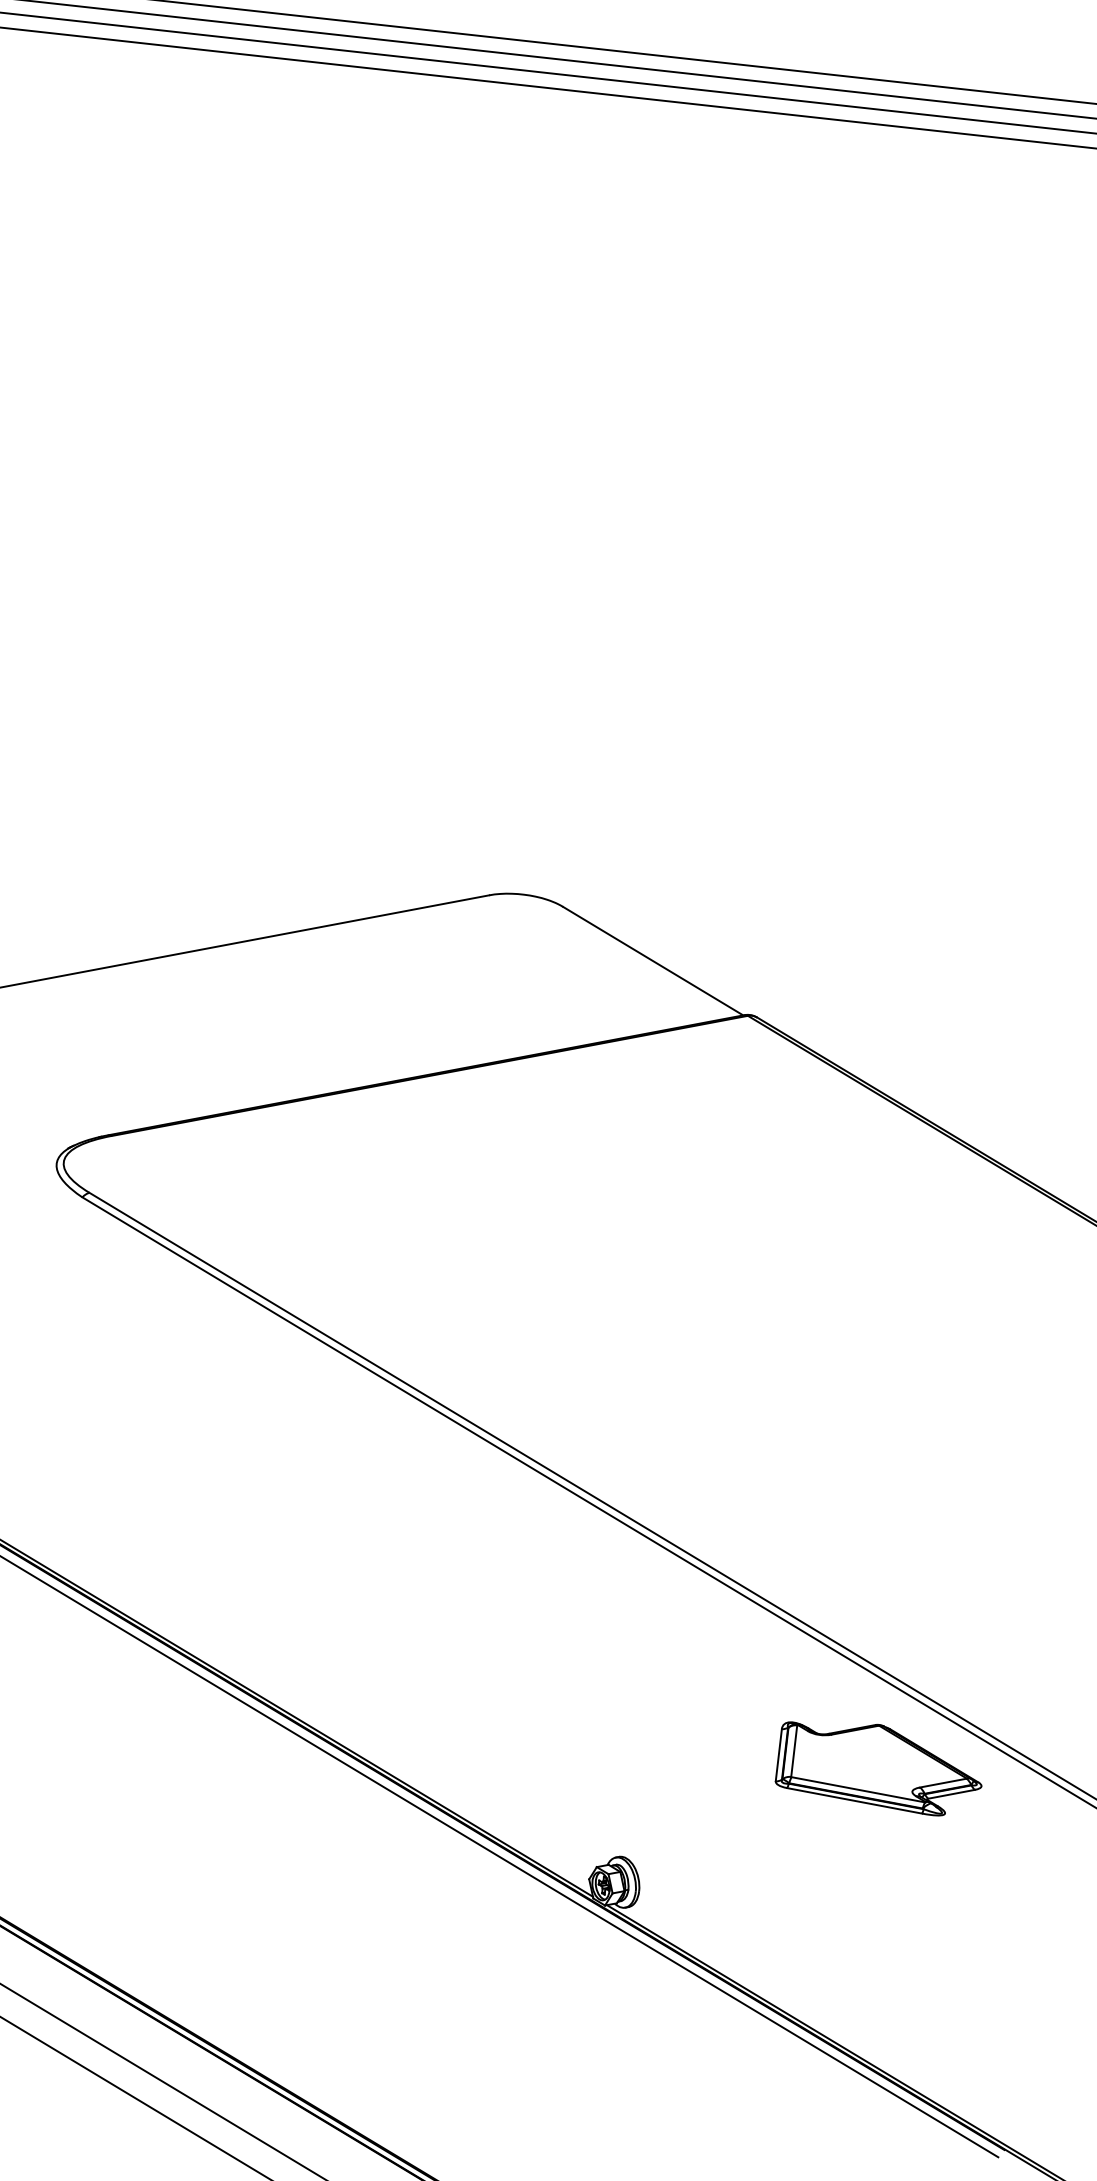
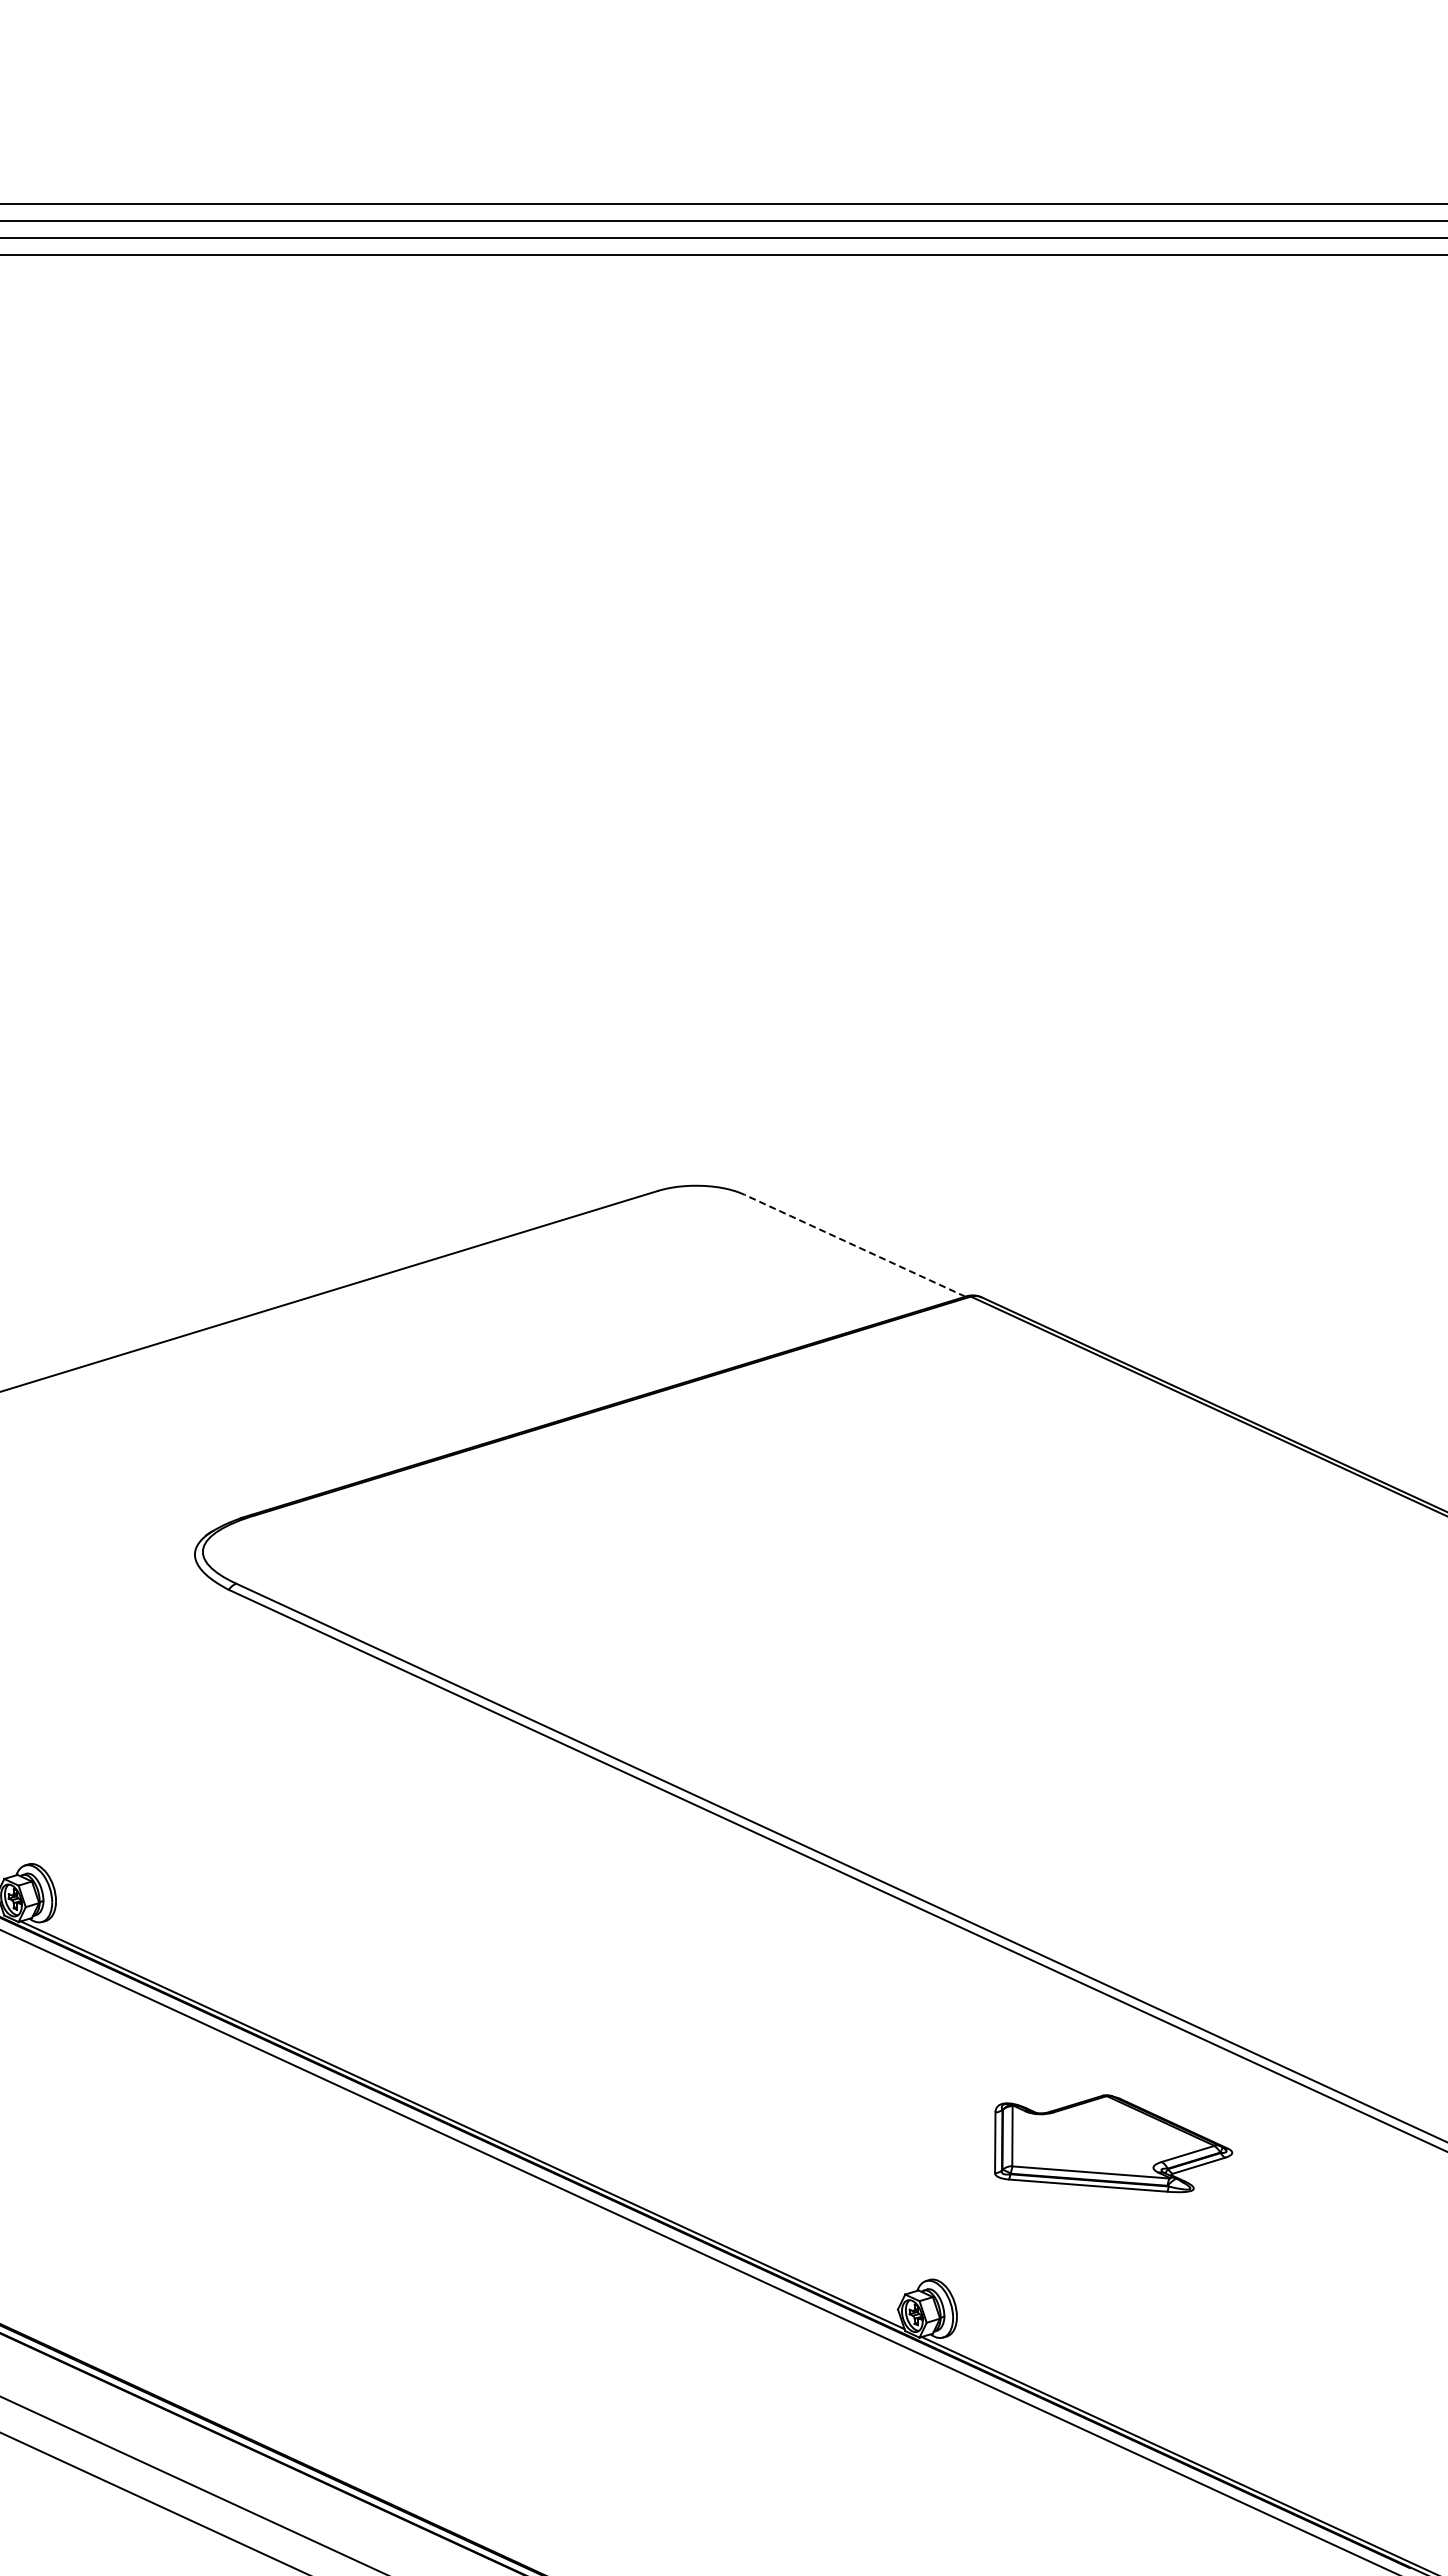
line: (653, 960) -> (855, 1245), solid -> dashed
part: (880, 1767) -> (1113, 2143), moved

